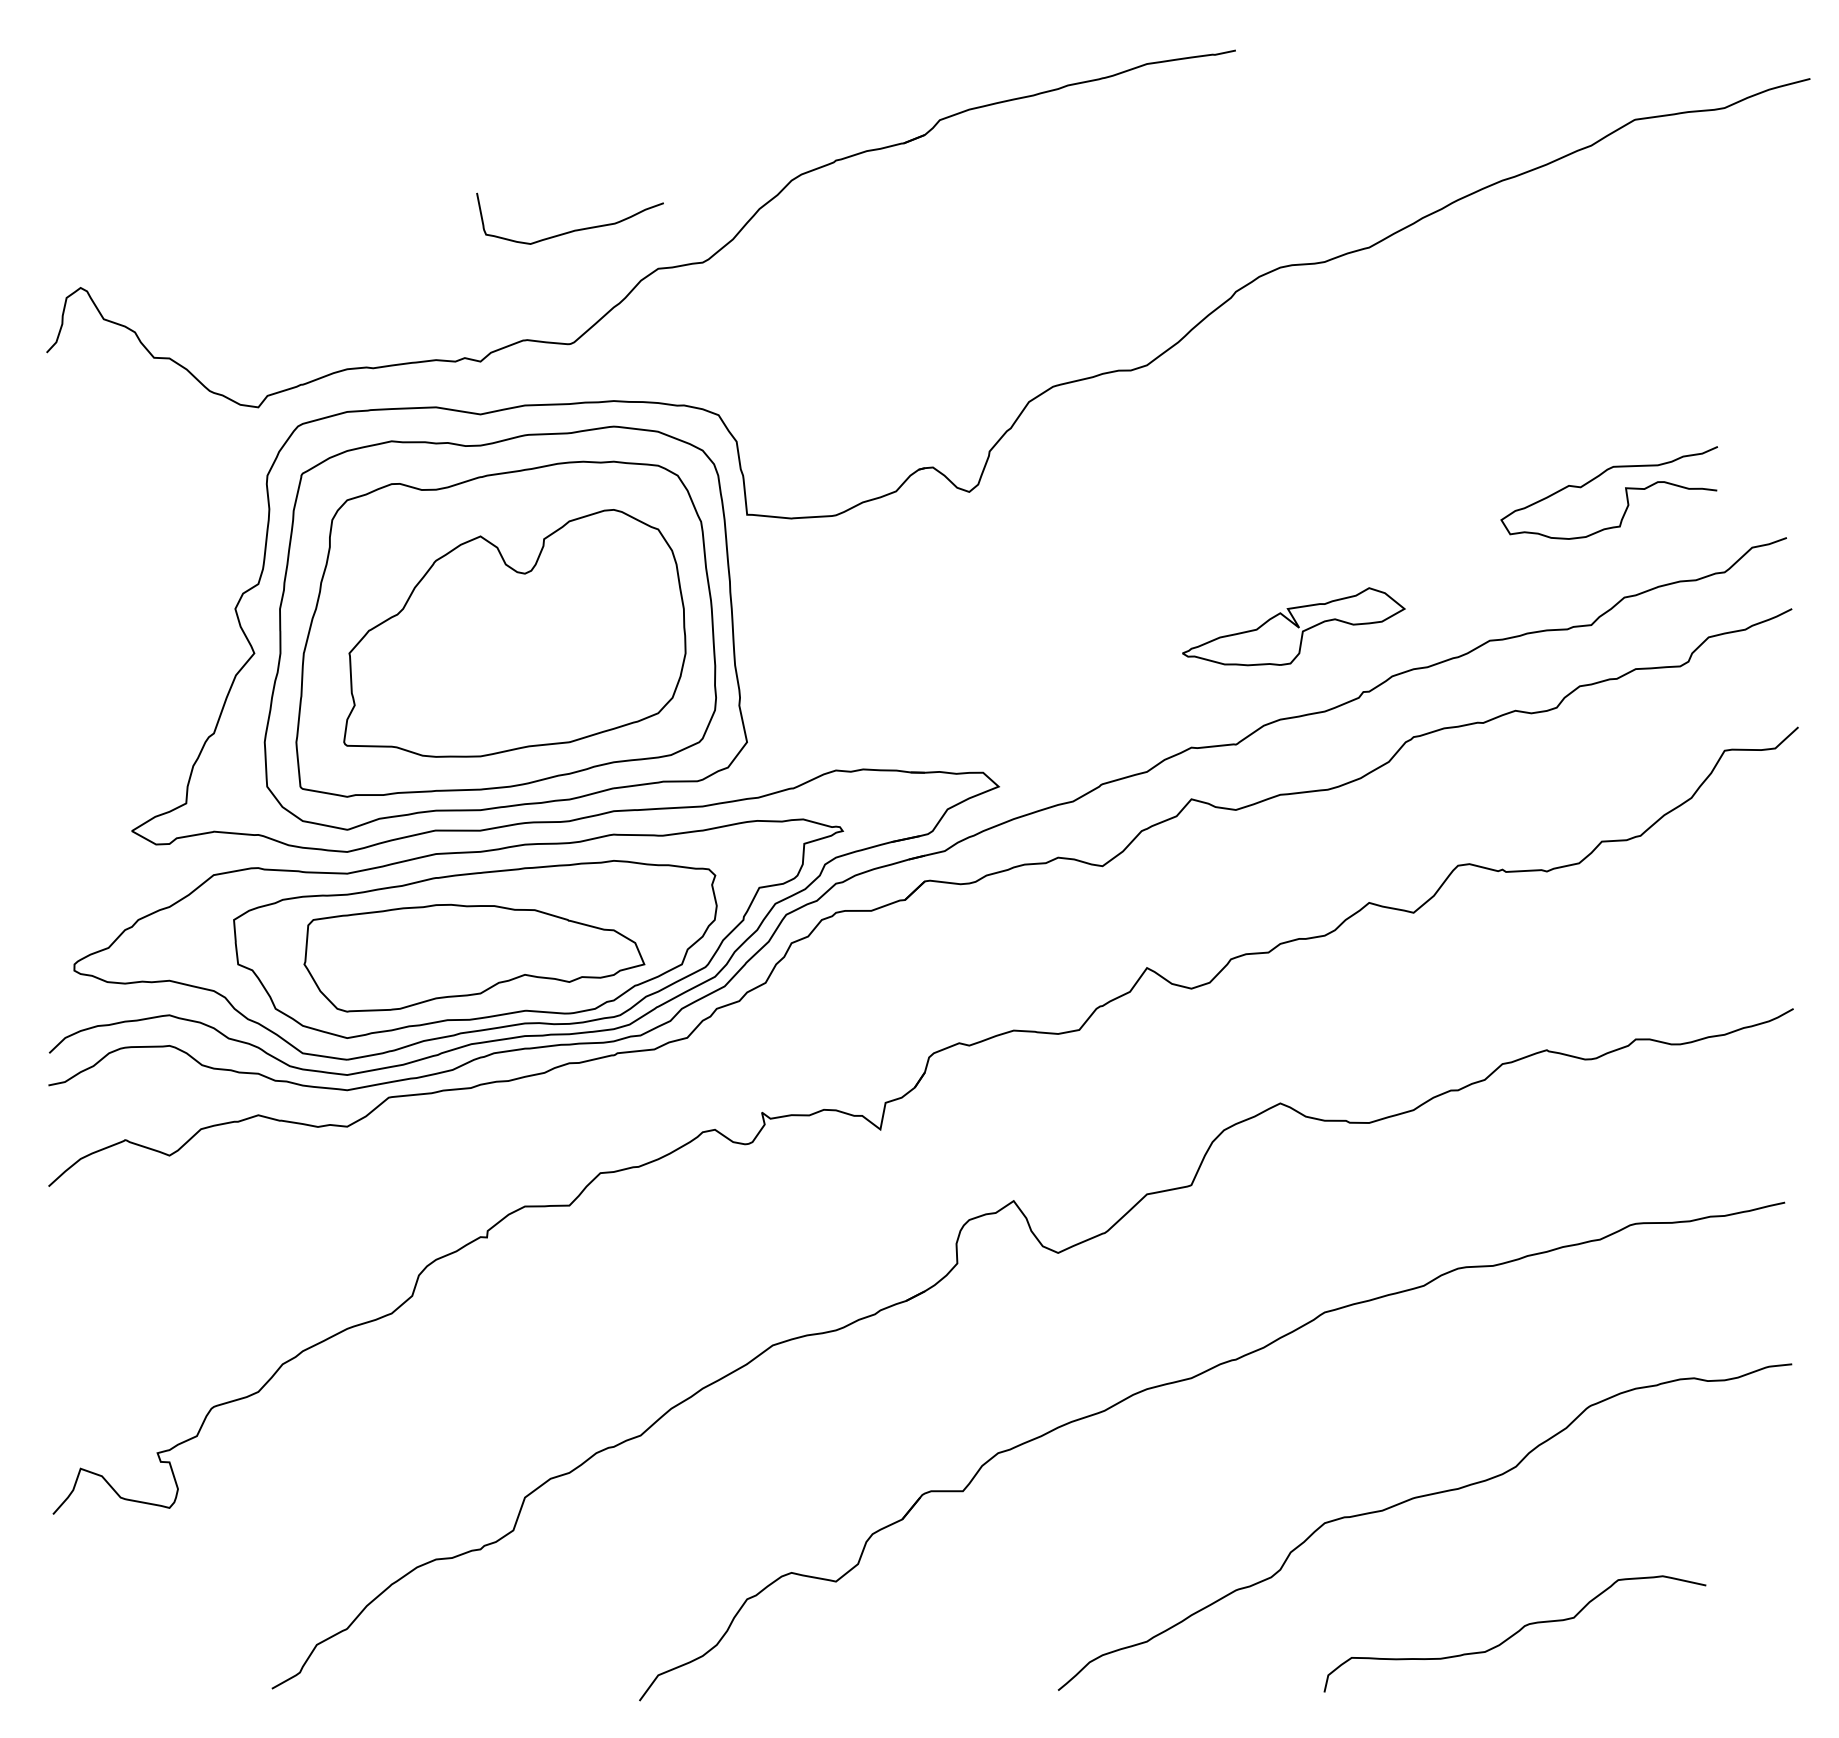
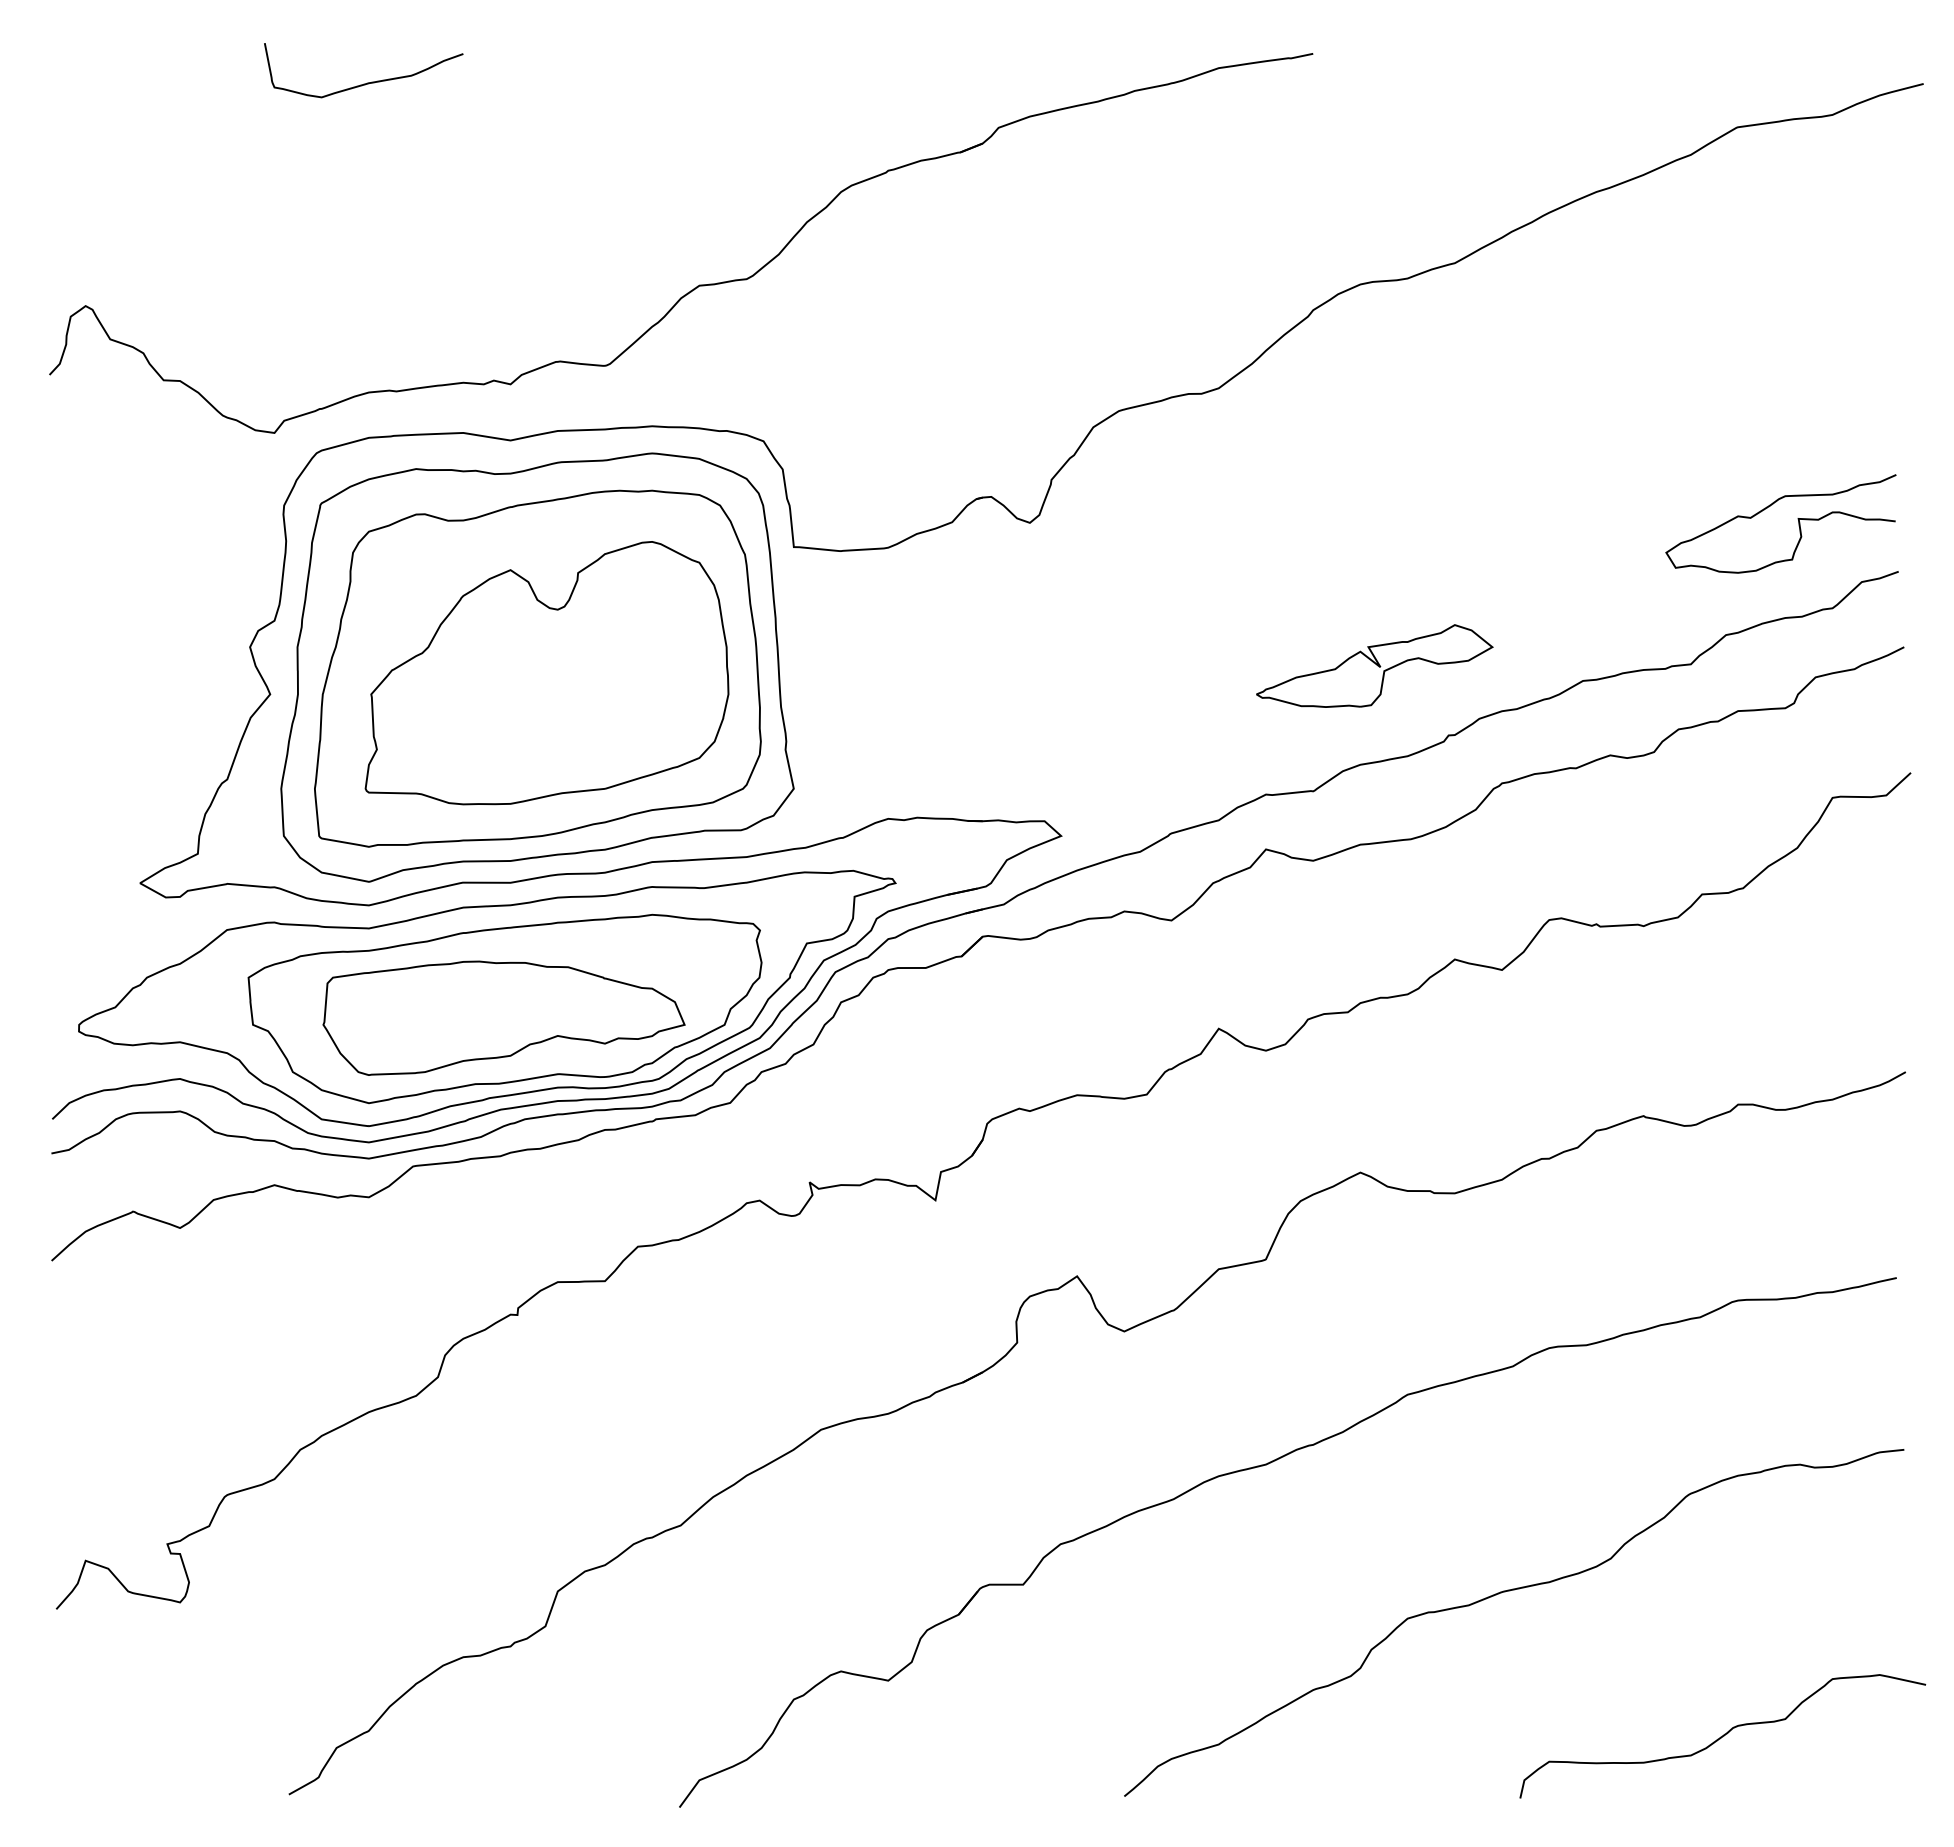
curve: (573, 229) -> (367, 82), moved
curve: (1624, 488) -> (1797, 519), moved
curve: (1514, 1634) -> (1722, 1736), moved

